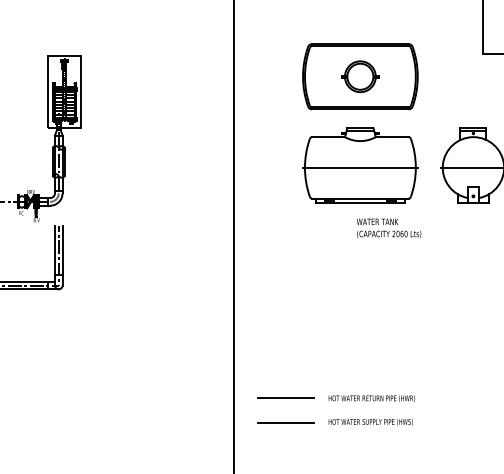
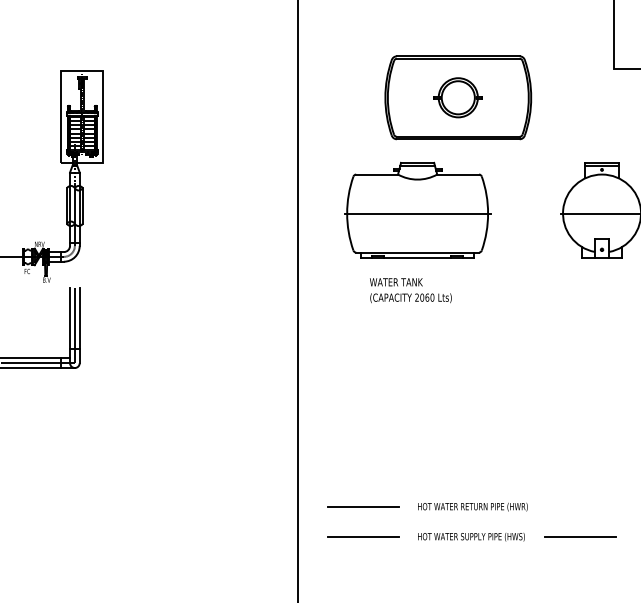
part: (360, 165) -> (417, 210), moved
text: (389, 228) -> (411, 290), moved
line: (456, 422) -> (580, 537), added

